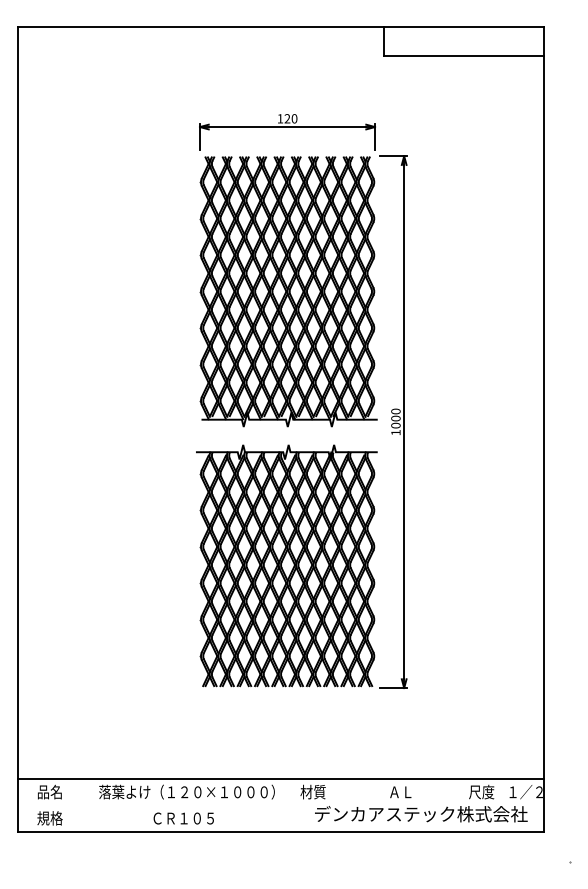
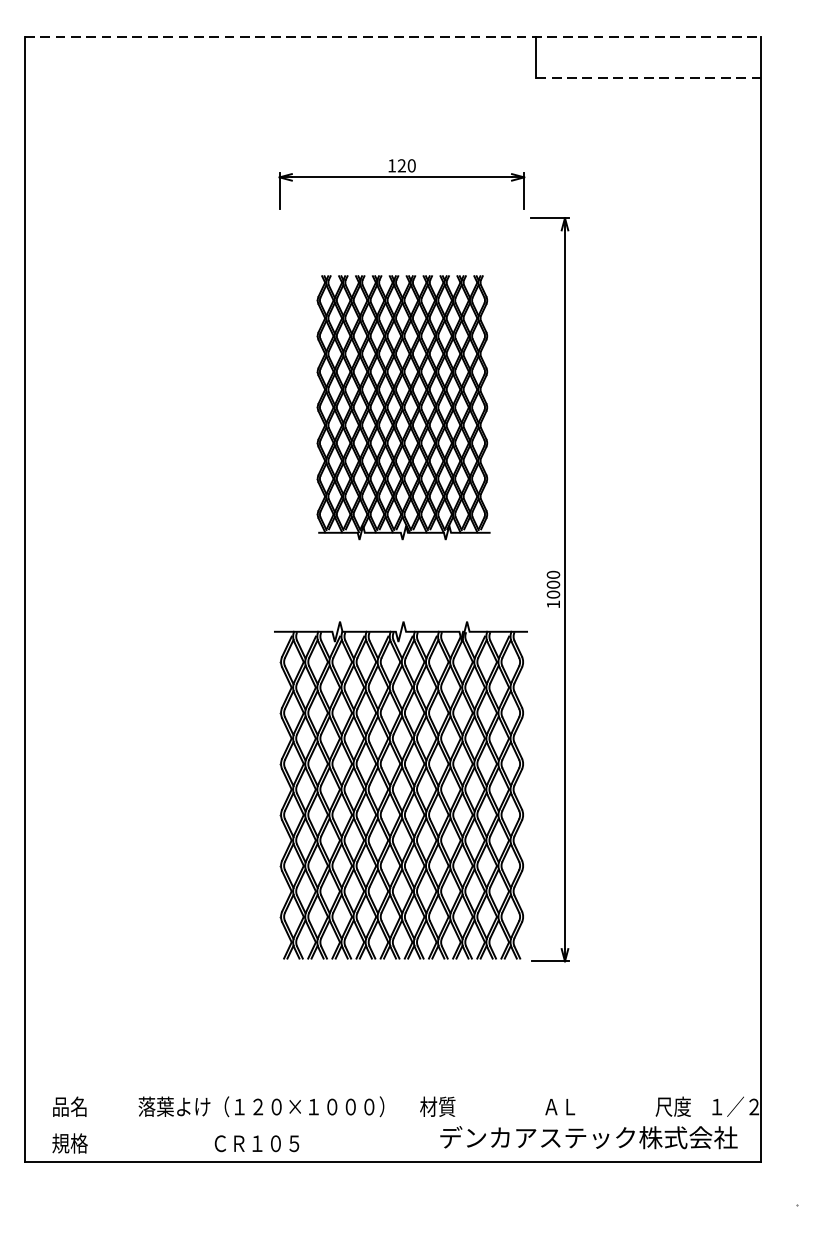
line: (281, 26) -> (393, 36), solid -> dashed
line: (464, 55) -> (649, 77), solid -> dashed
part: (288, 291) -> (403, 407), size x0.7
line: (280, 779) -> (392, 1089), removed

